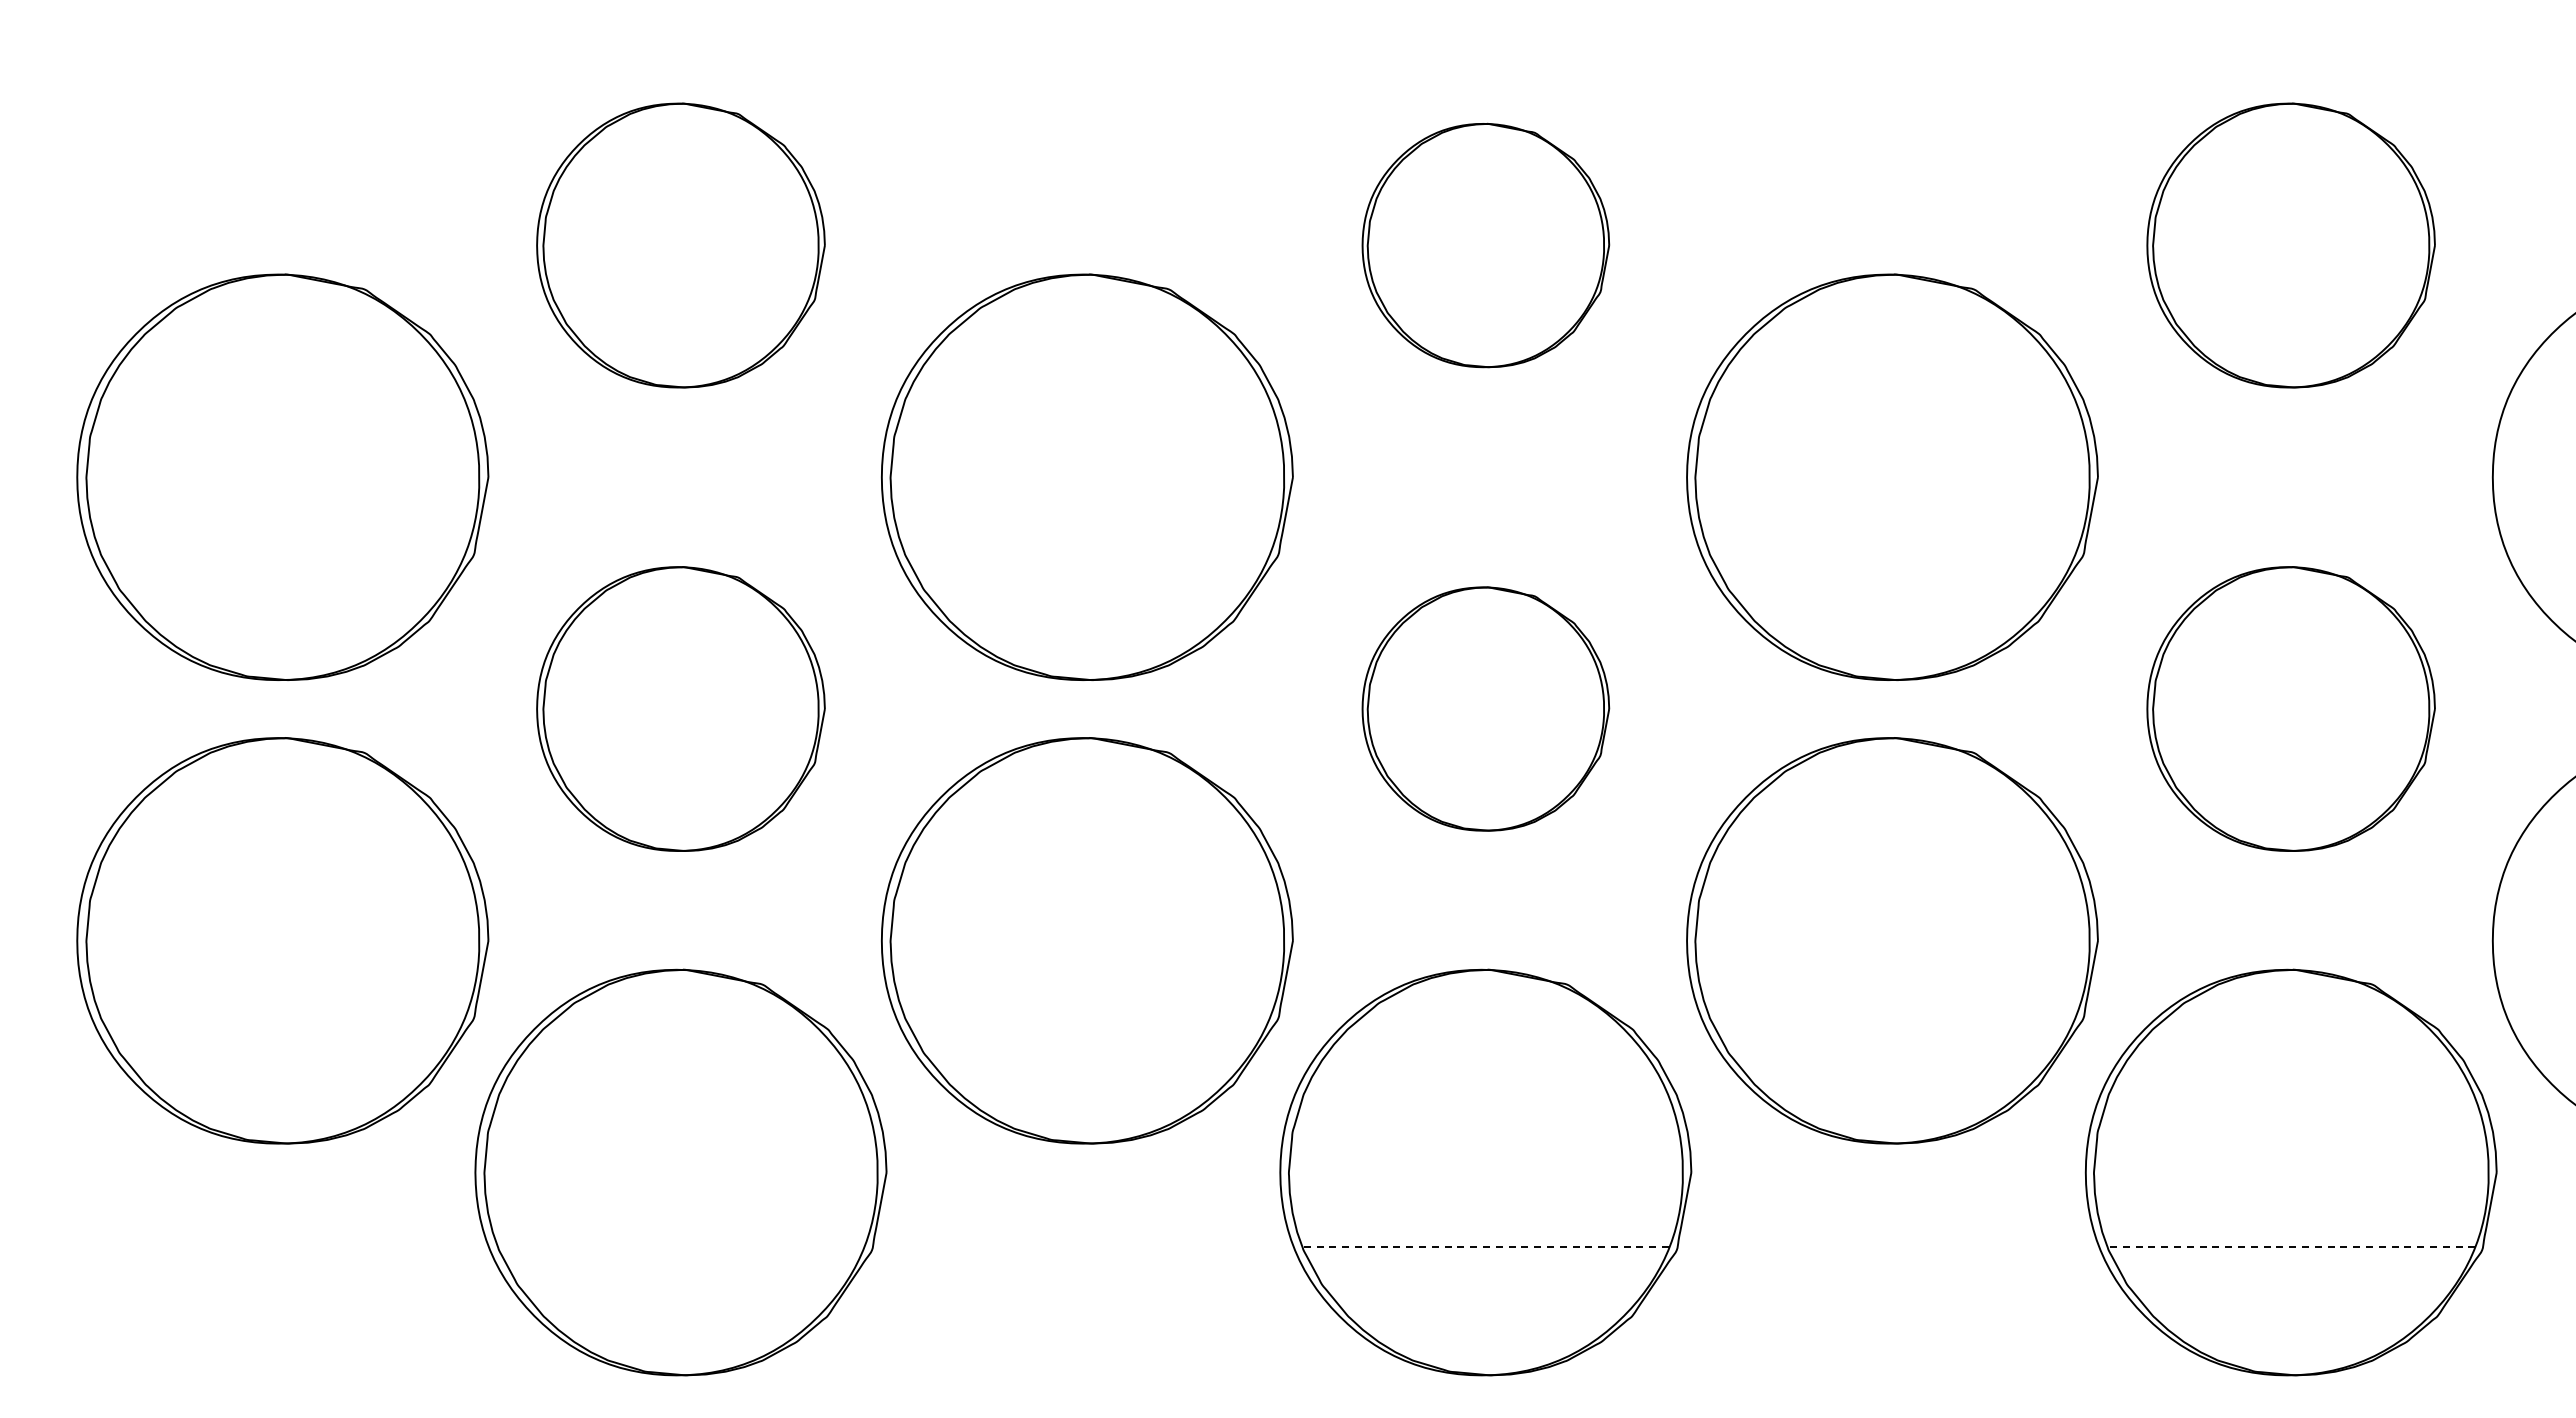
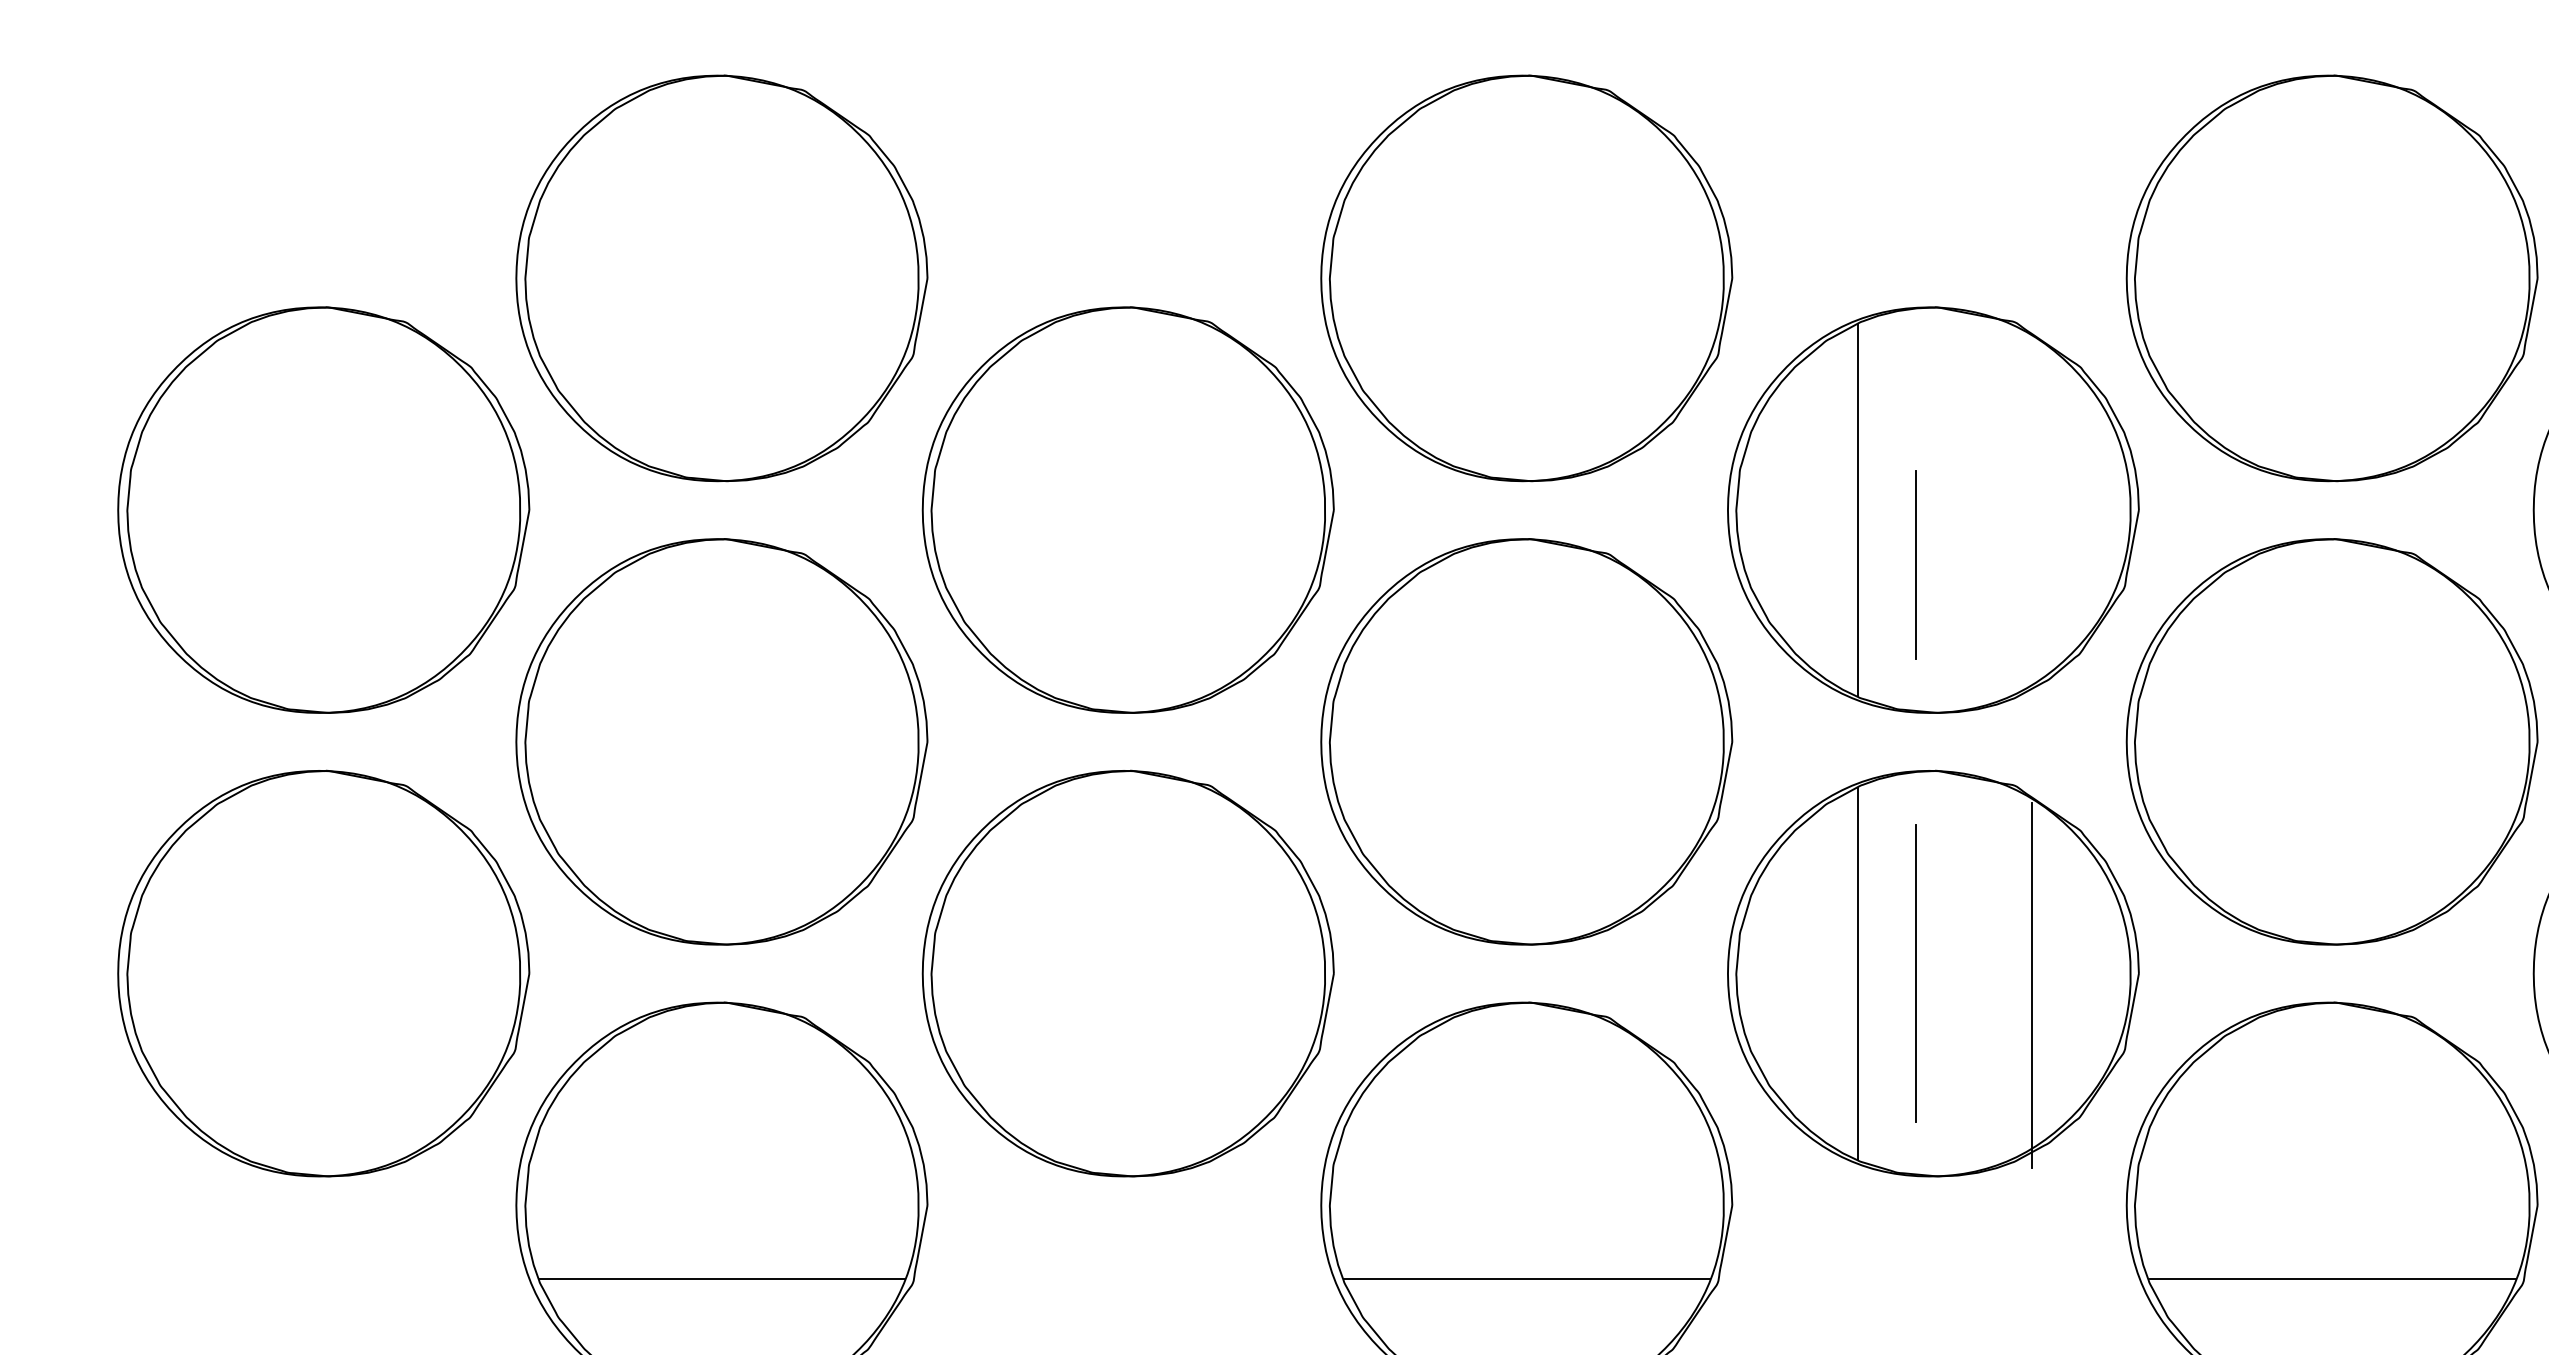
part: (680, 245) -> (721, 278), size x1.43
part: (1485, 245) -> (1526, 278), size x1.67
part: (2290, 245) -> (2331, 278), size x1.43
line: (1816, 477) -> (1857, 510), added
line: (1874, 531) -> (1915, 564), added
part: (680, 708) -> (721, 741), size x1.43
part: (1485, 708) -> (1526, 741), size x1.67
part: (2290, 708) -> (2331, 741), size x1.43
line: (1816, 940) -> (1857, 973), added
line: (1874, 940) -> (1915, 973), added
line: (1990, 951) -> (2031, 984), added
line: (681, 1246) -> (722, 1279), added
line: (1485, 1246) -> (1526, 1279), dashed -> solid
line: (2291, 1246) -> (2332, 1279), dashed -> solid

